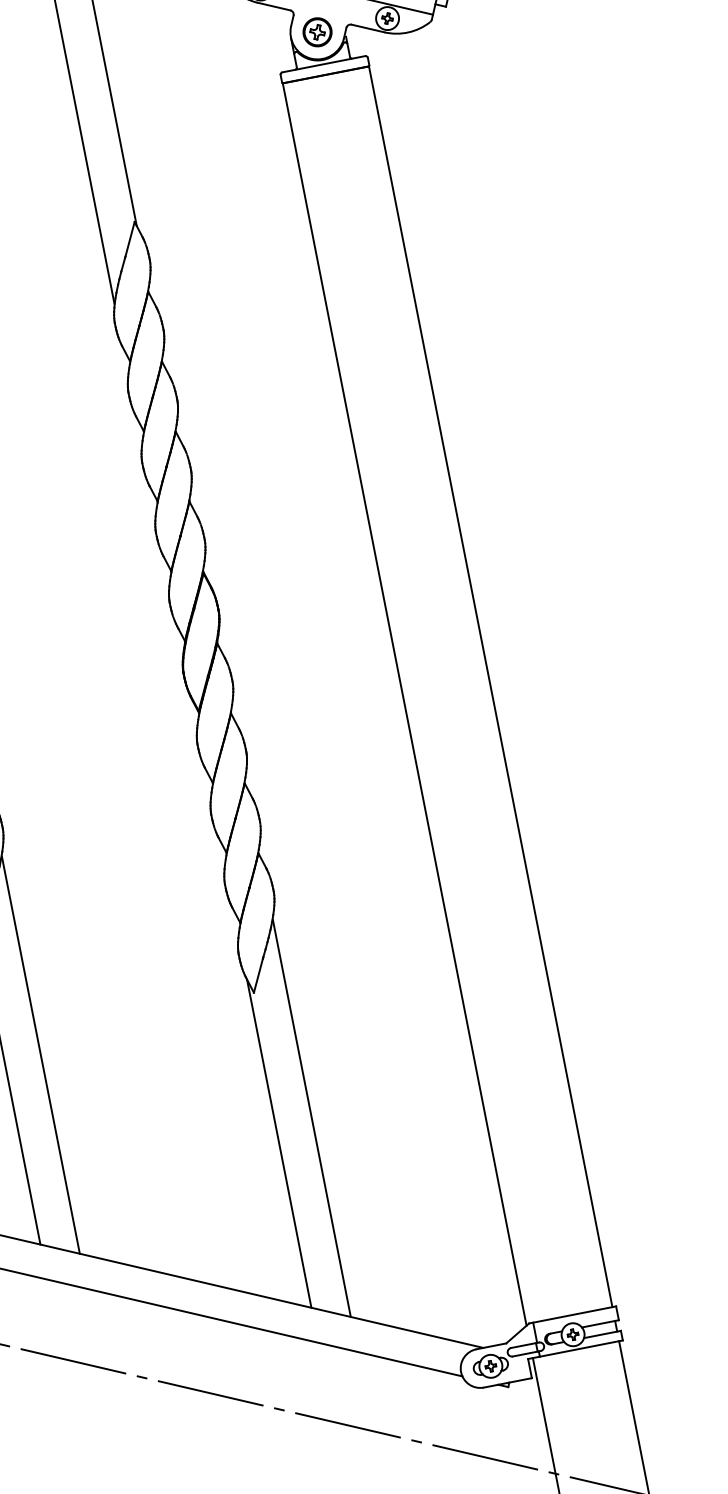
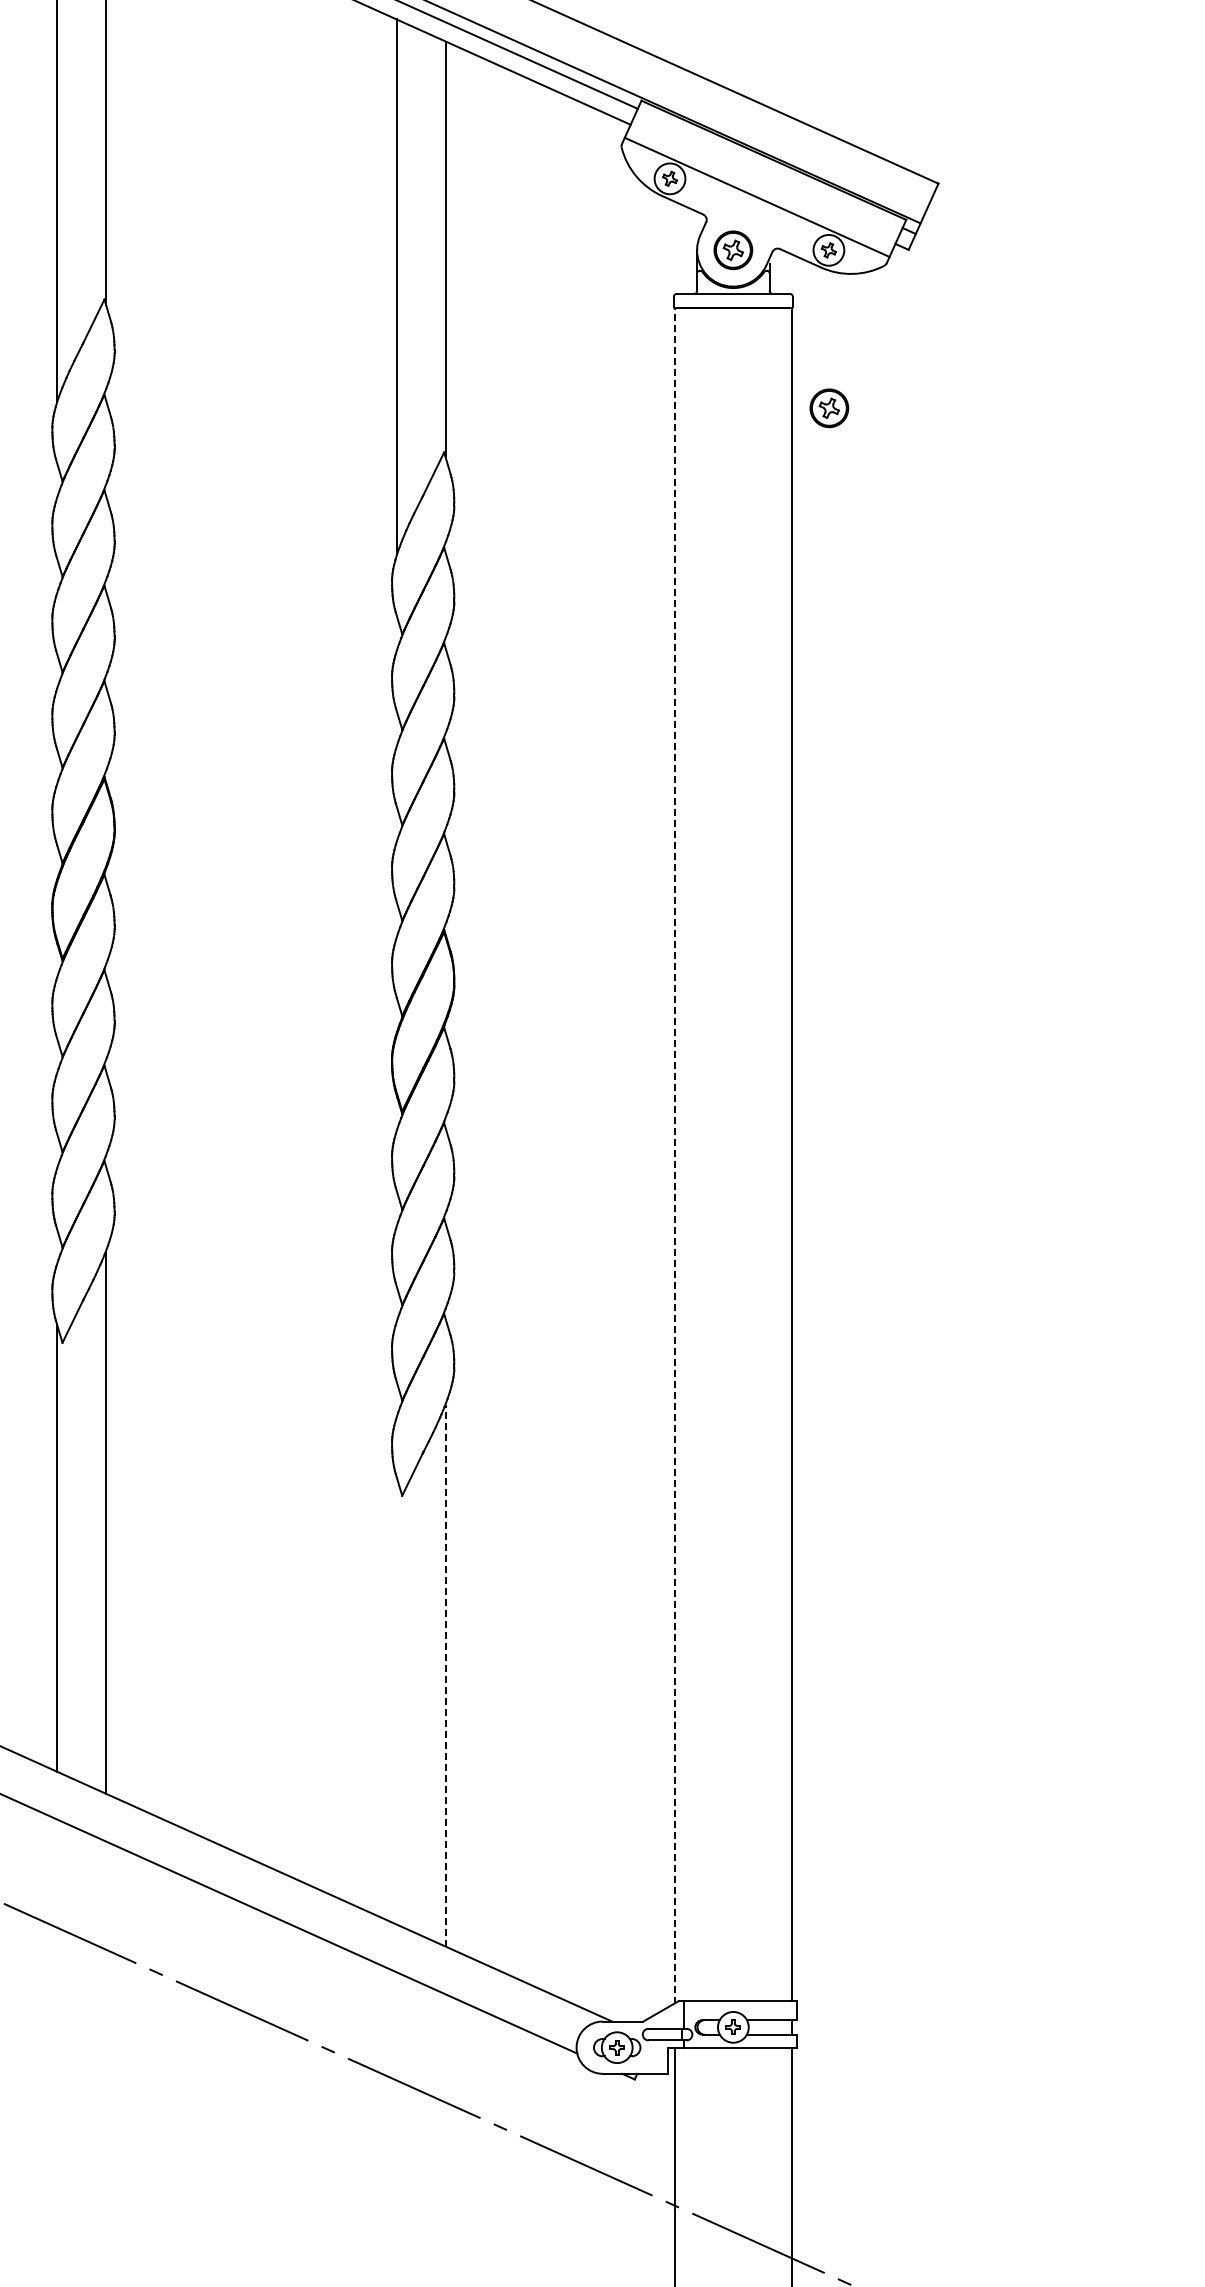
part: (410, 134) -> (829, 408), added
line: (404, 704) -> (674, 1155), solid -> dashed
line: (311, 1118) -> (445, 1675), solid -> dashed
line: (279, 1143) -> (396, 1700), removed

